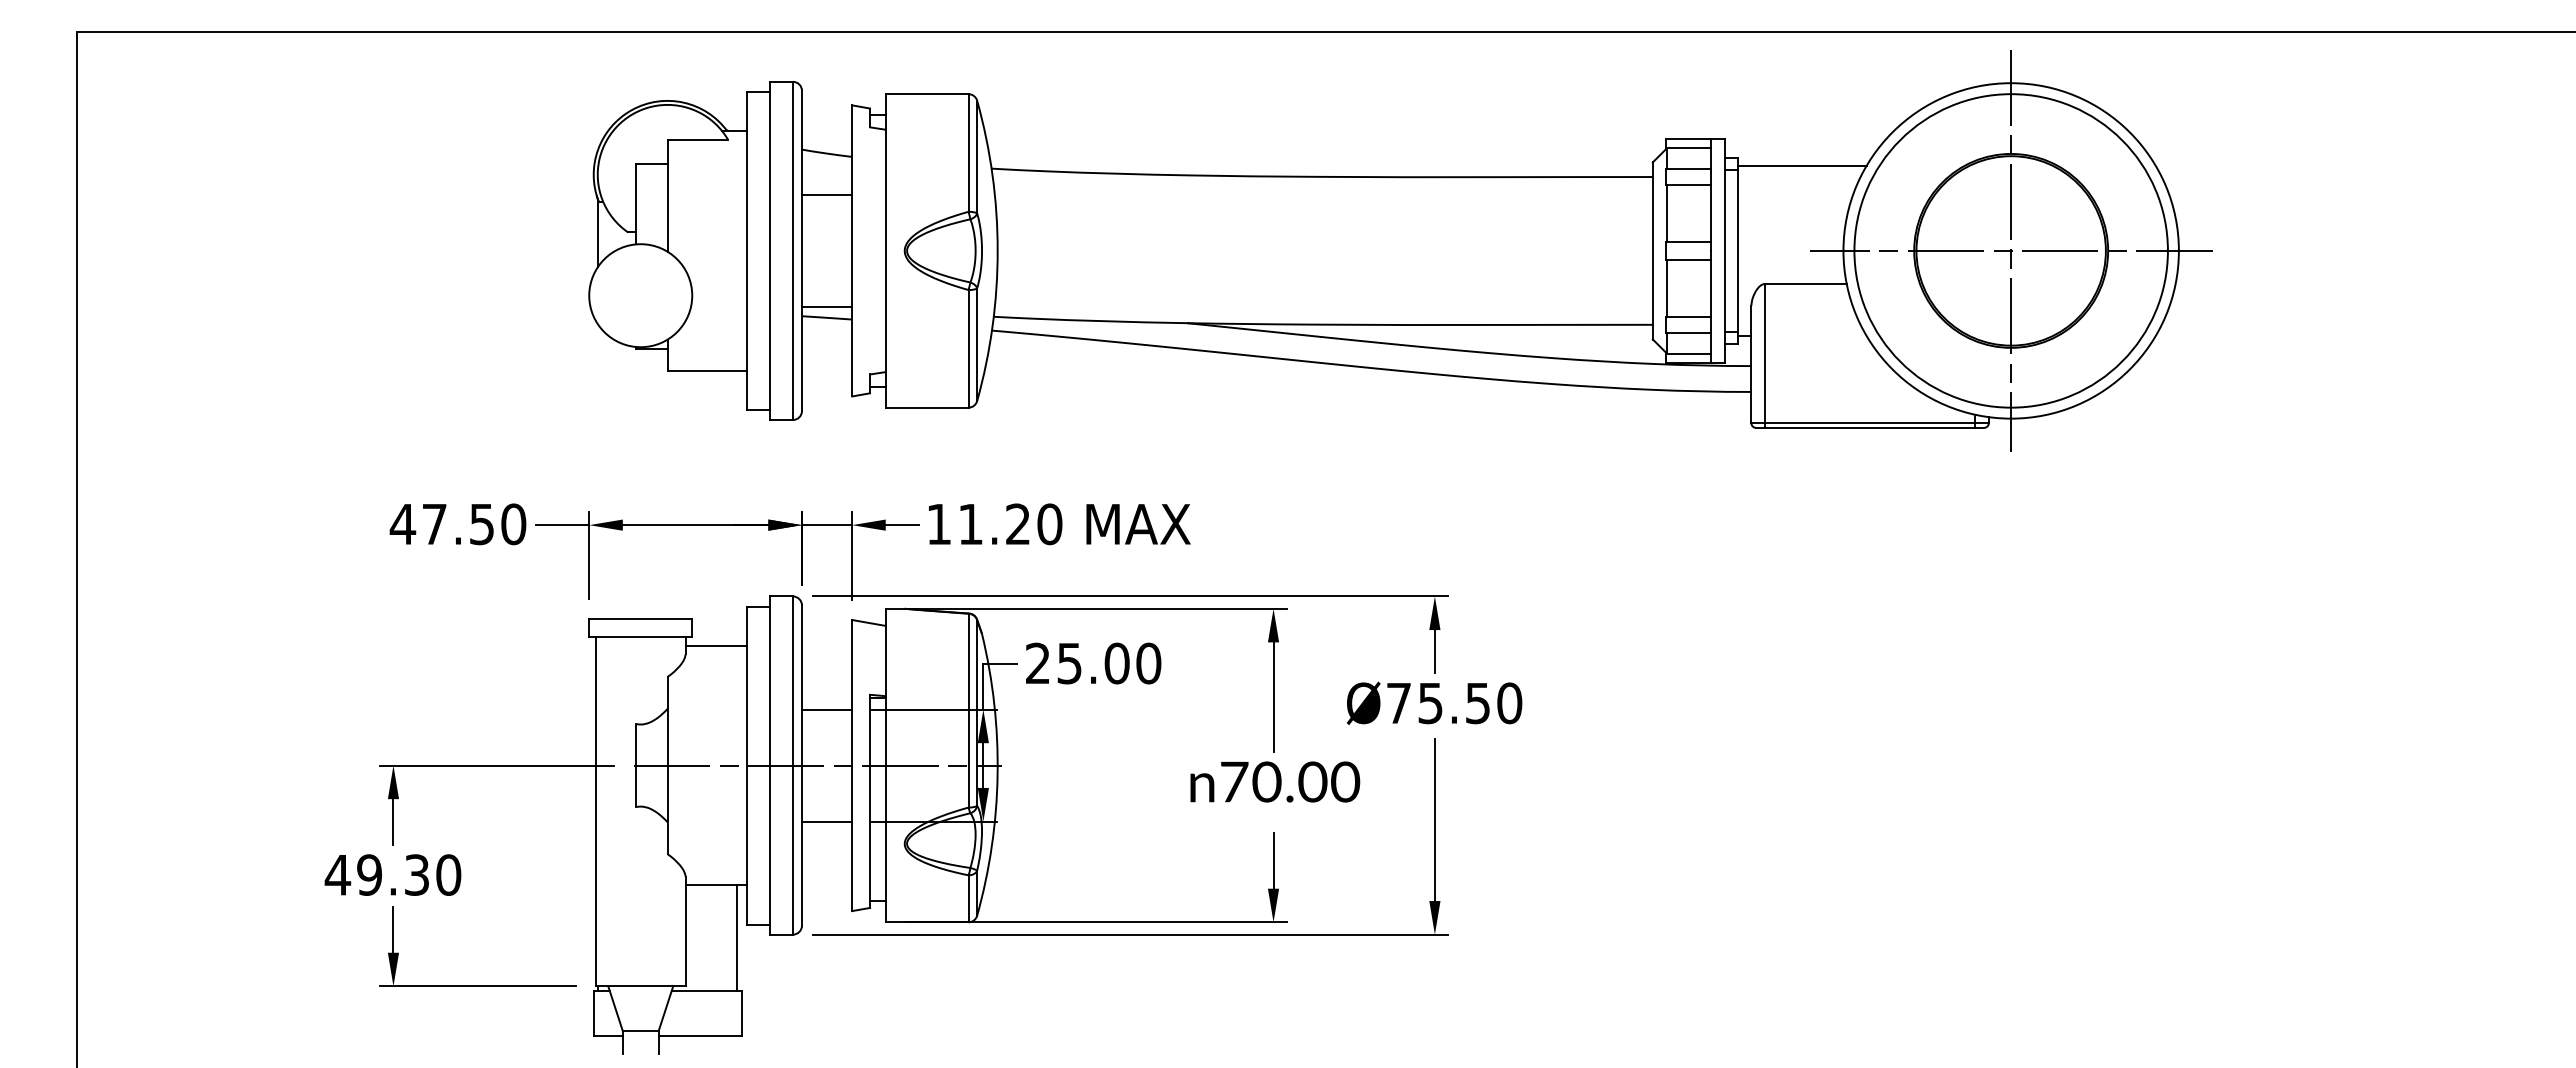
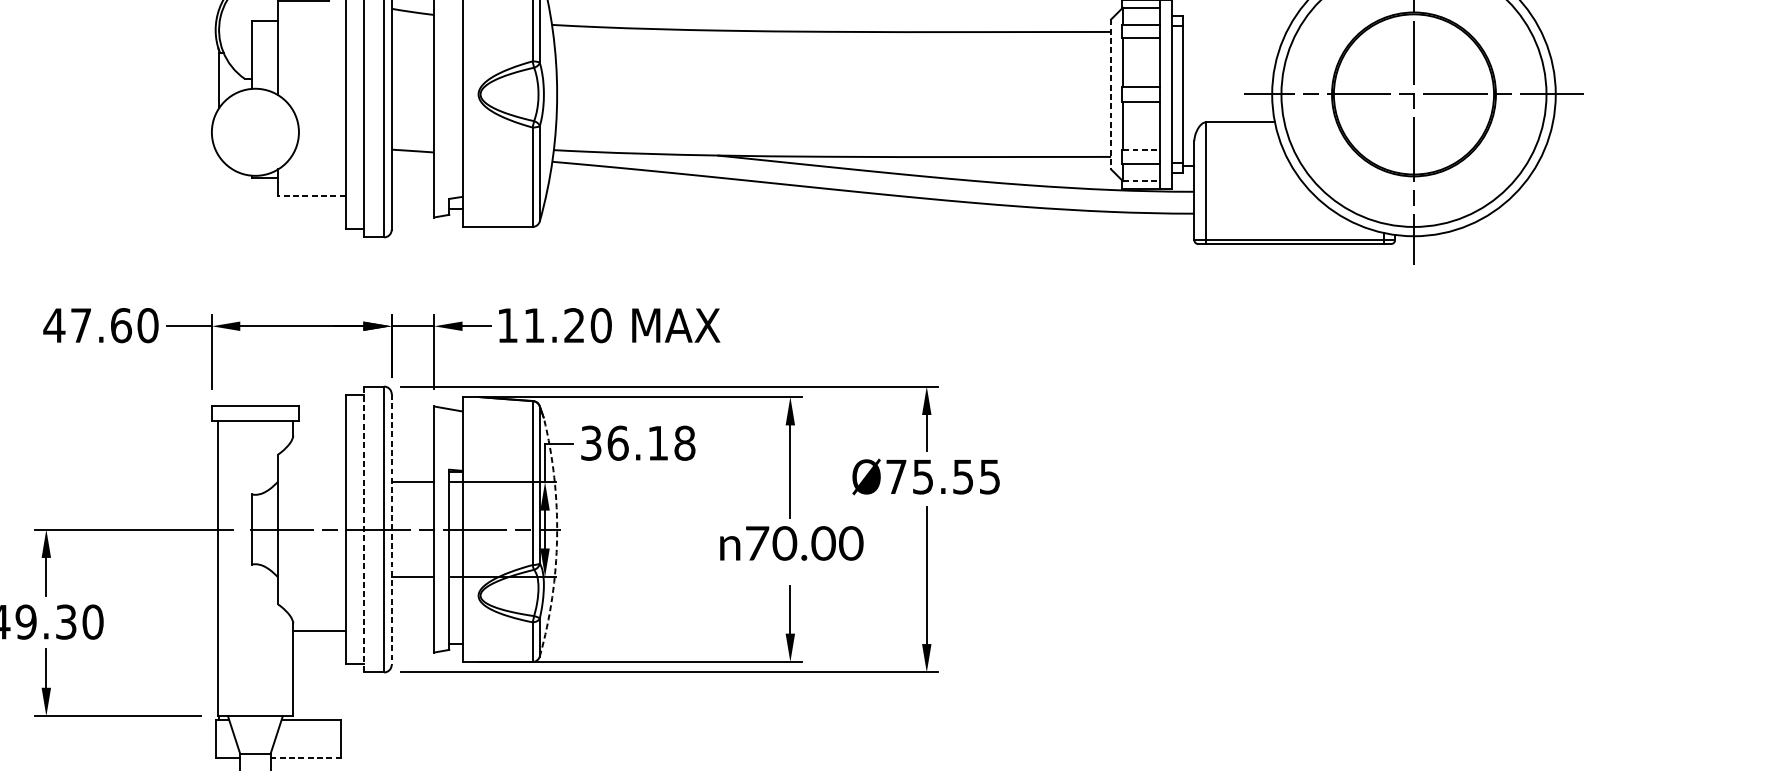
line: (1801, 165) -> (1236, 22), removed
line: (826, 194) -> (412, 46), removed
line: (1652, 250) -> (1110, 94), solid -> dashed
line: (826, 306) -> (412, 141), removed
line: (1689, 317) -> (1142, 150), solid -> dashed
line: (1689, 353) -> (1142, 181), solid -> dashed
line: (707, 370) -> (311, 195), solid -> dashed
text: (481, 524) -> (120, 325), 47.50 -> 47.60
line: (716, 645) -> (319, 428), removed
text: (1093, 663) -> (638, 443), 25.00 -> 36.18
text: (1509, 703) -> (989, 477), Ø75.50 -> Ø75.55
line: (769, 766) -> (364, 530), solid -> dashed
line: (801, 766) -> (391, 530), solid -> dashed
arc: (997, 775) -> (557, 537), solid -> dashed
line: (737, 938) -> (337, 675), removed
line: (700, 1036) -> (305, 758), solid -> dashed

